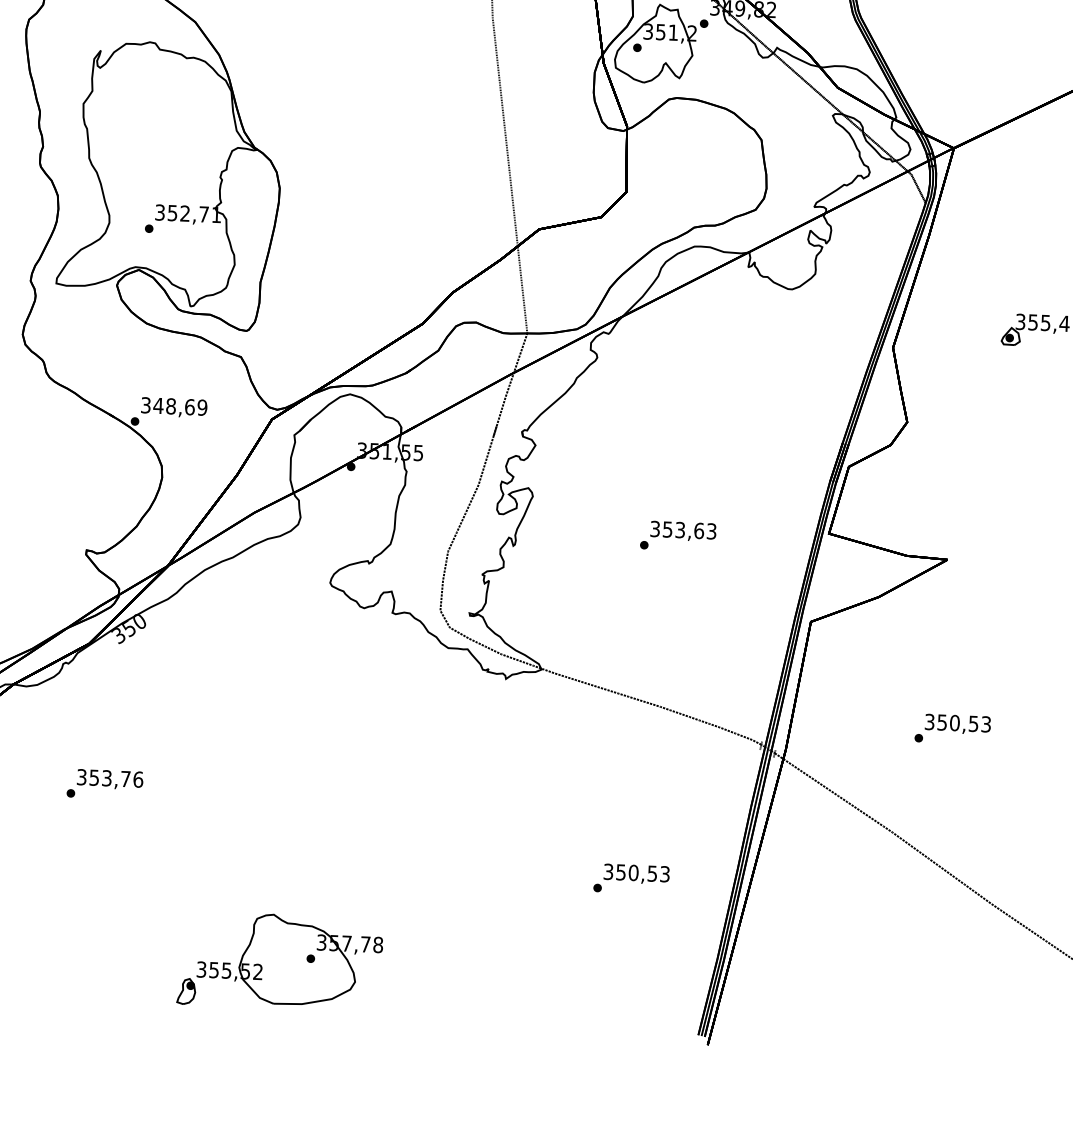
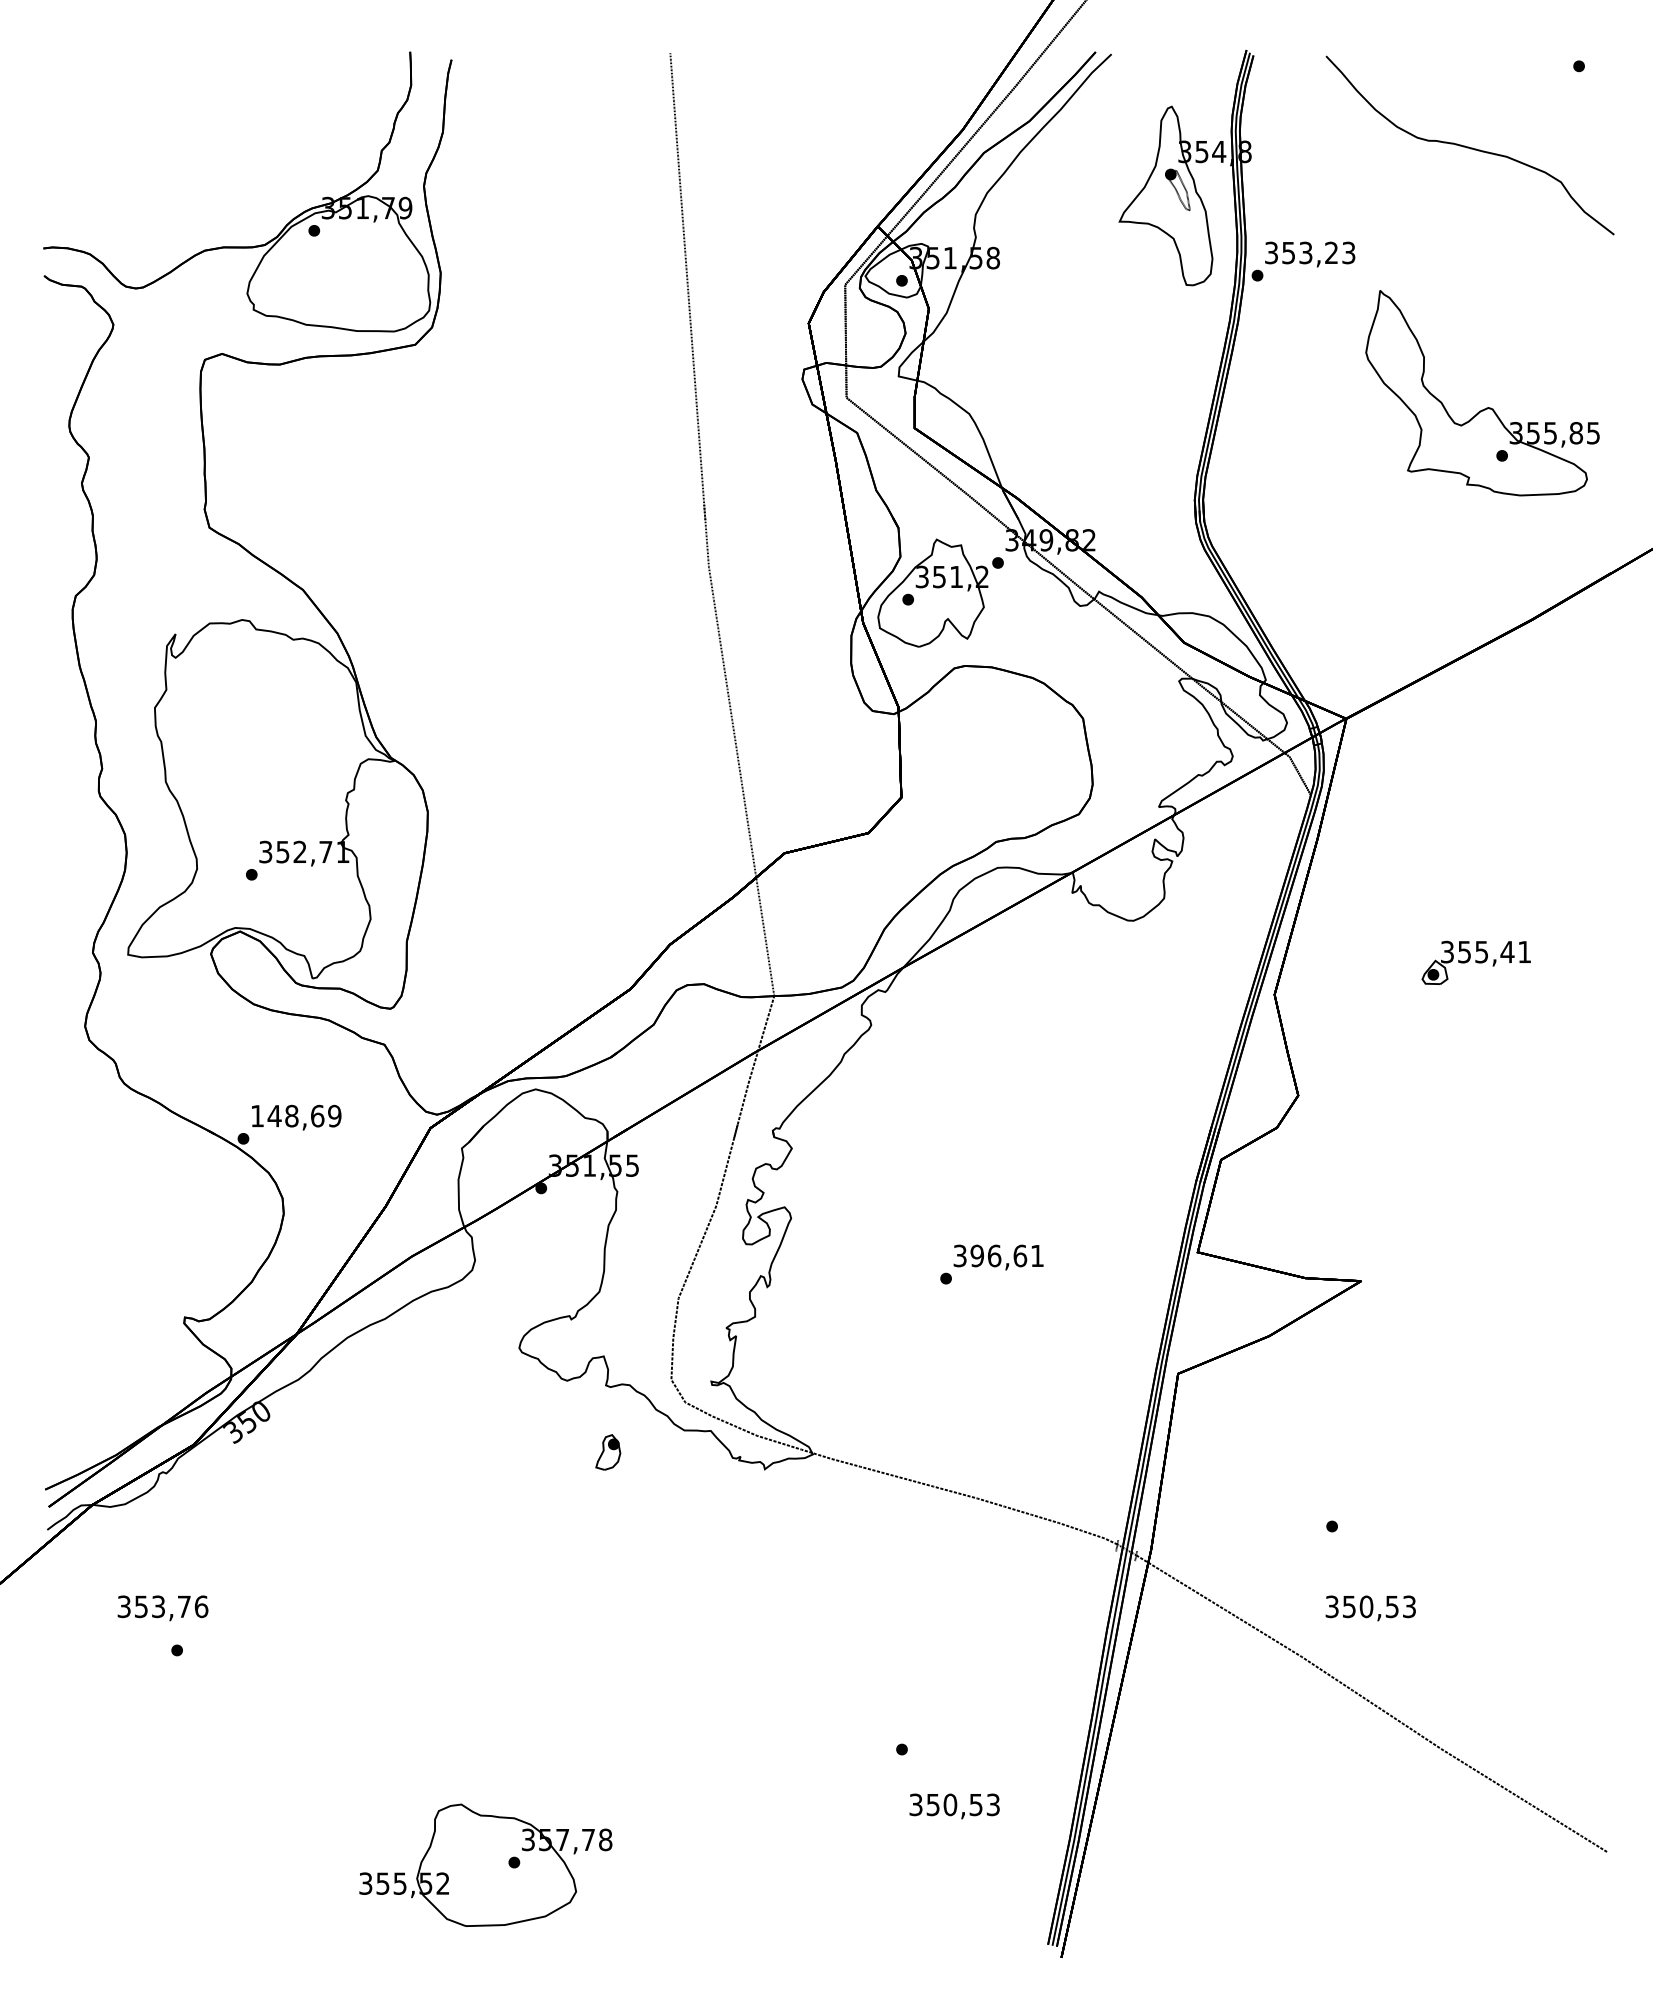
text: (146, 404) -> (257, 1115), 348,69 -> 148,69
text: (689, 530) -> (1006, 1255), 353,63 -> 396,61
text: (957, 724) -> (1370, 1608), moved
text: (109, 779) -> (162, 1608), moved
text: (636, 874) -> (954, 1806), moved
part: (186, 991) -> (608, 1452), moved

